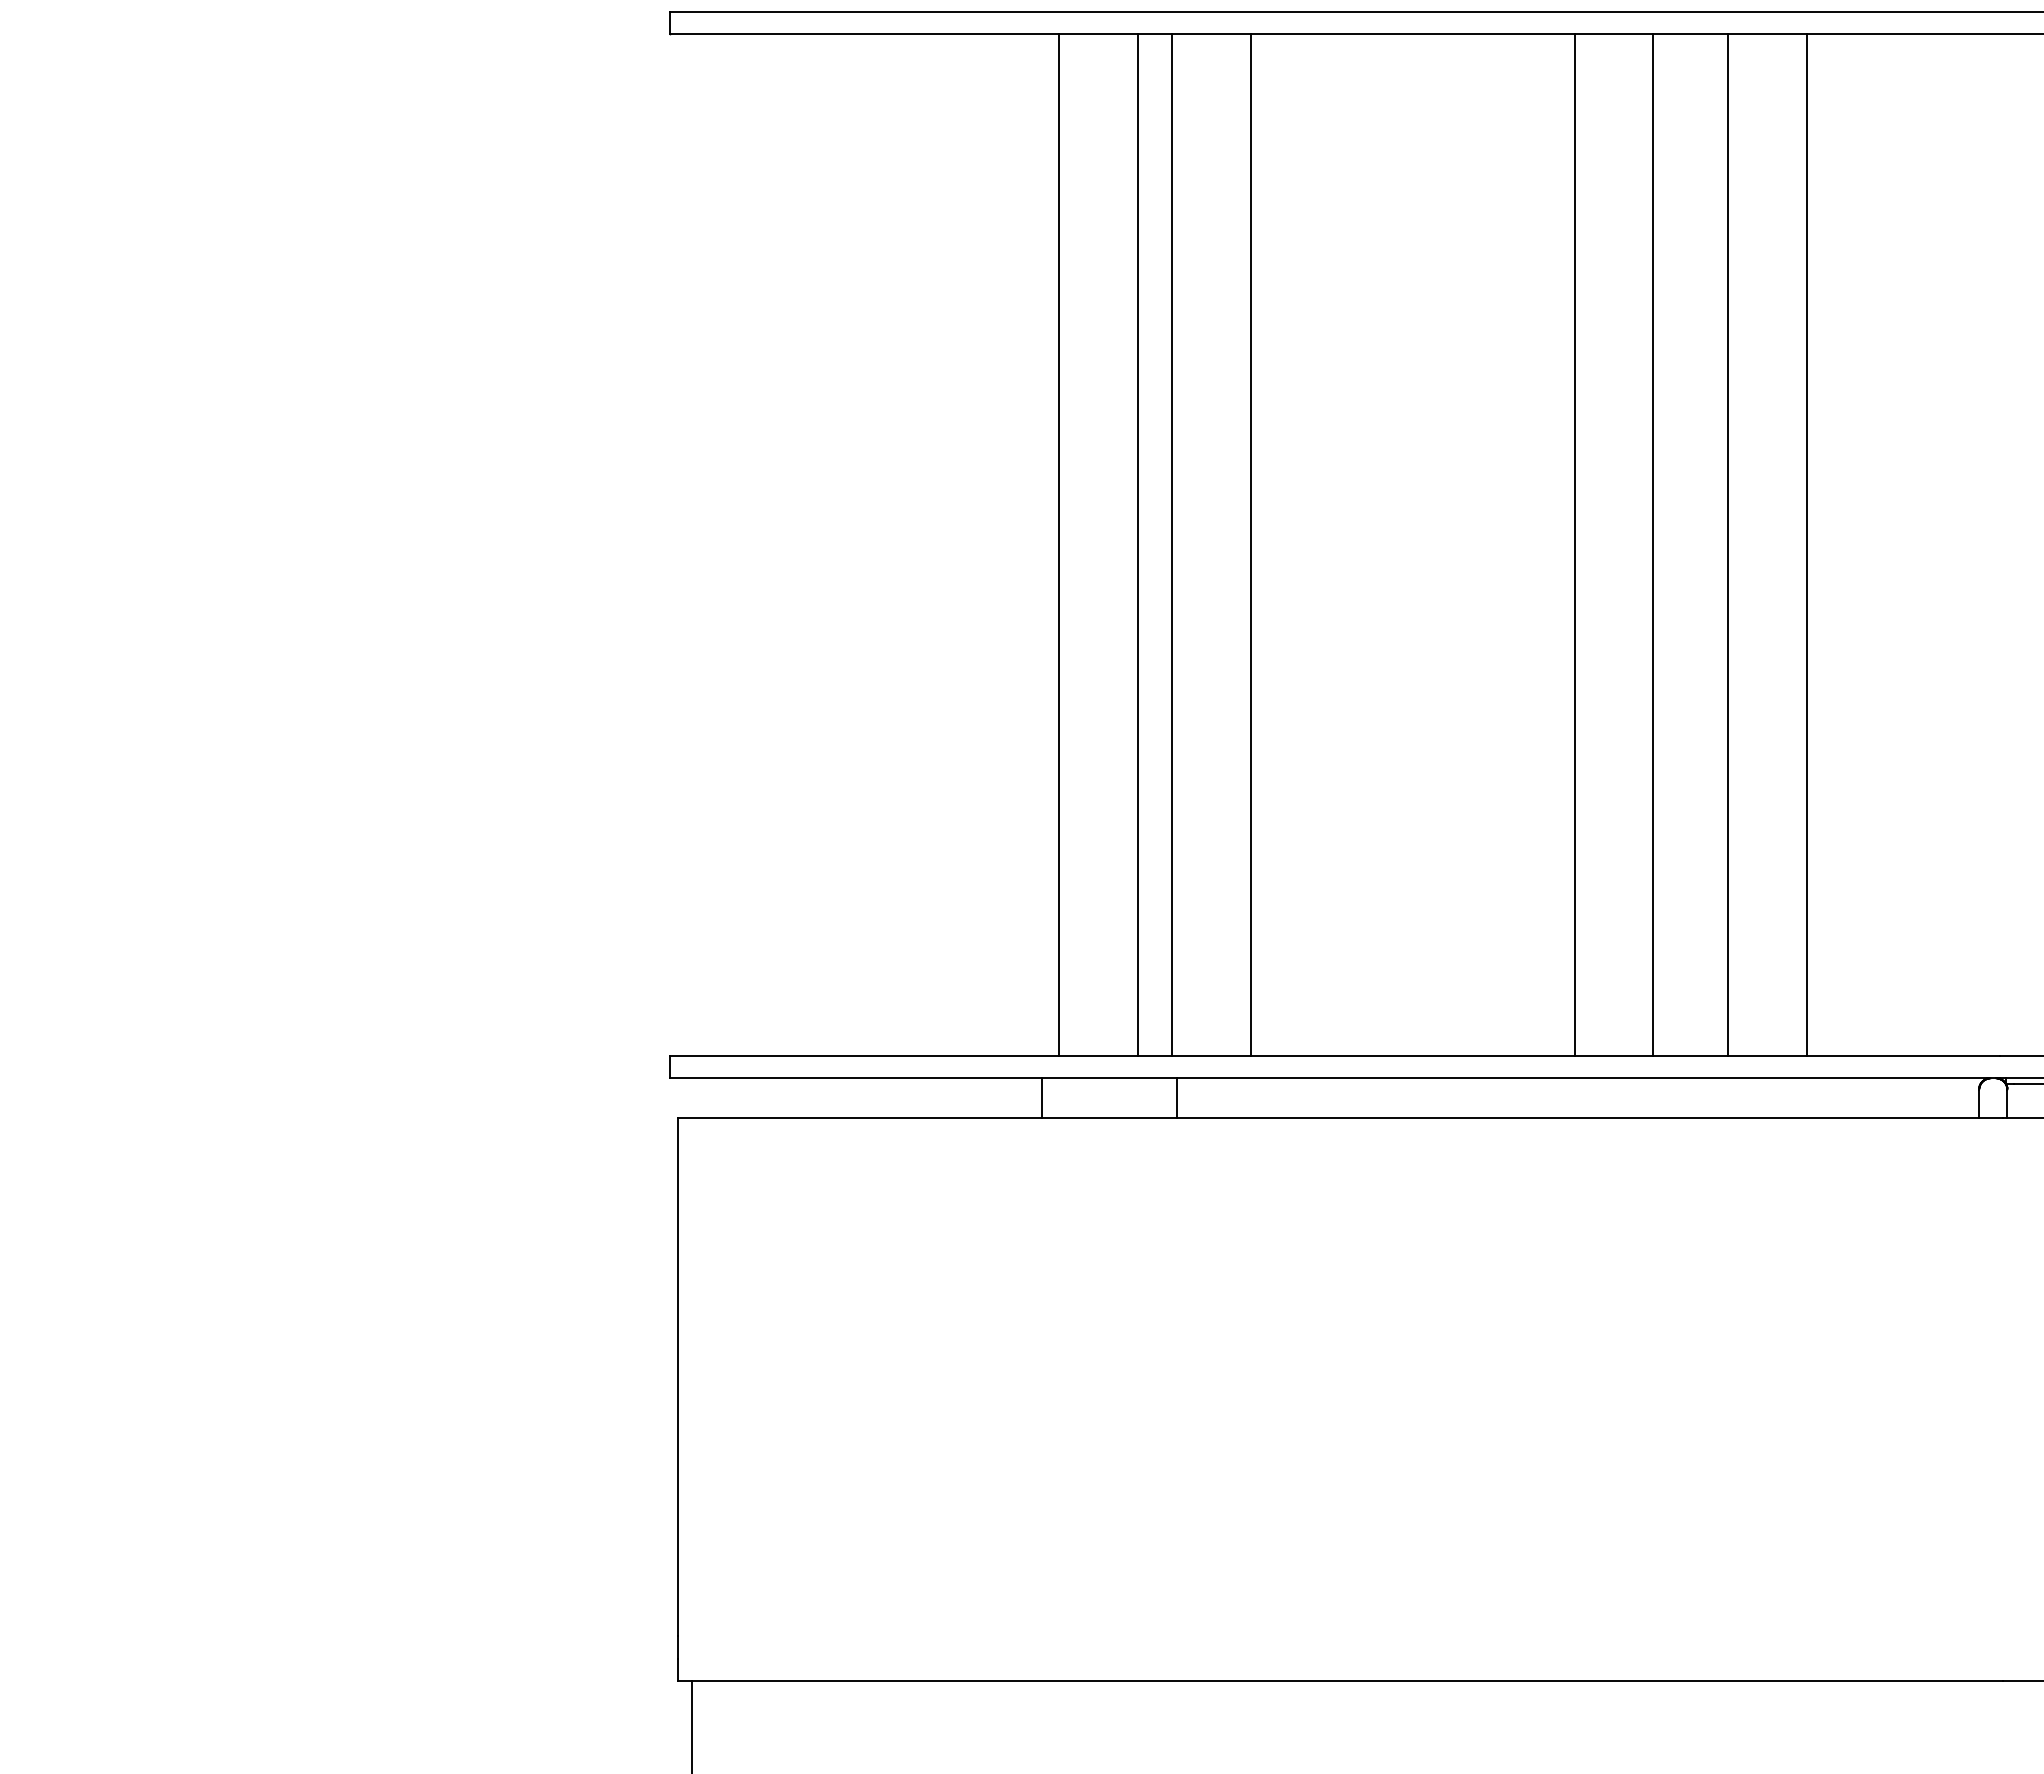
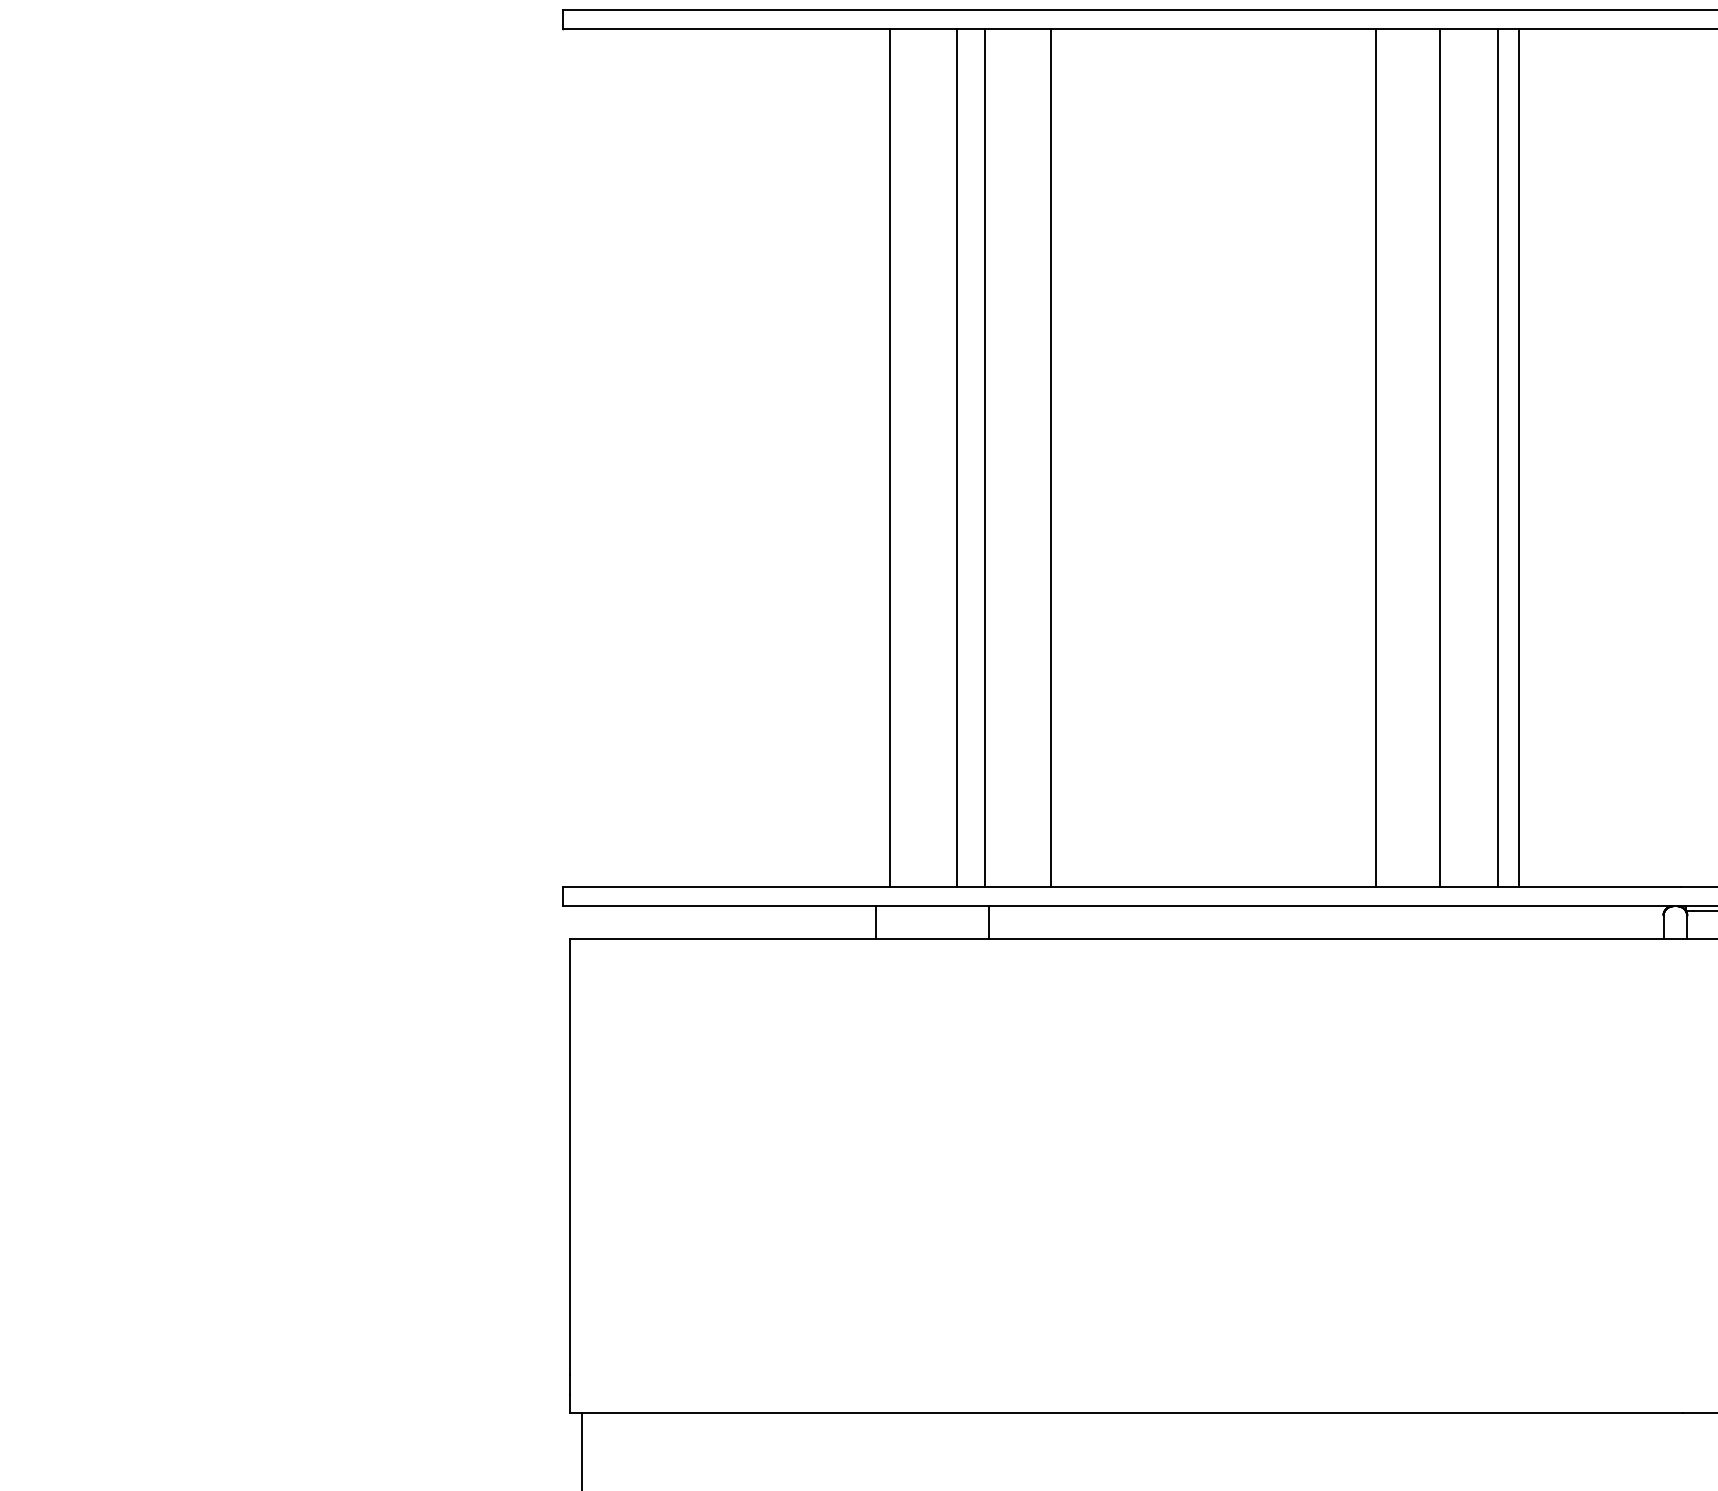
line: (1574, 544) -> (1375, 457), moved
line: (1653, 544) -> (1440, 457), moved
line: (1727, 544) -> (1497, 457), moved

